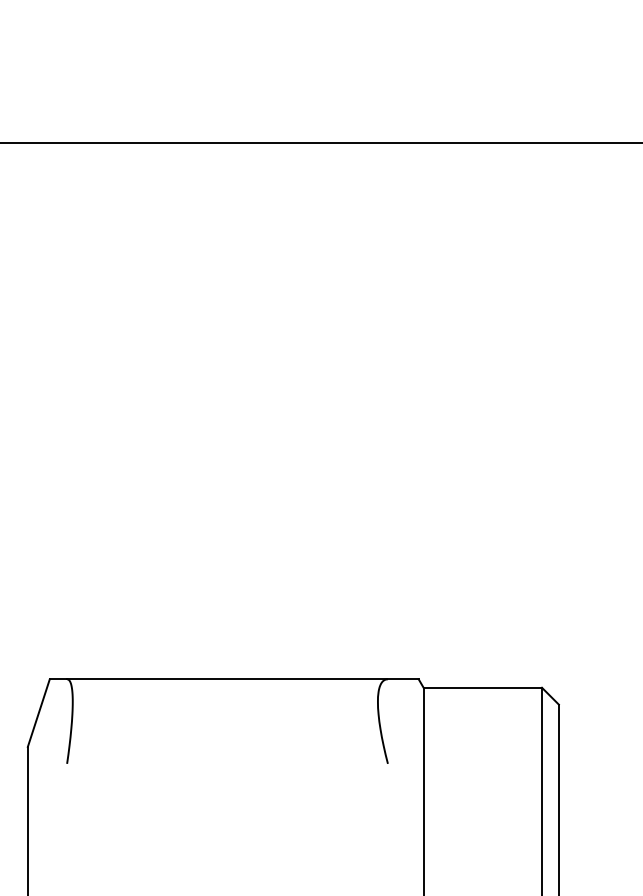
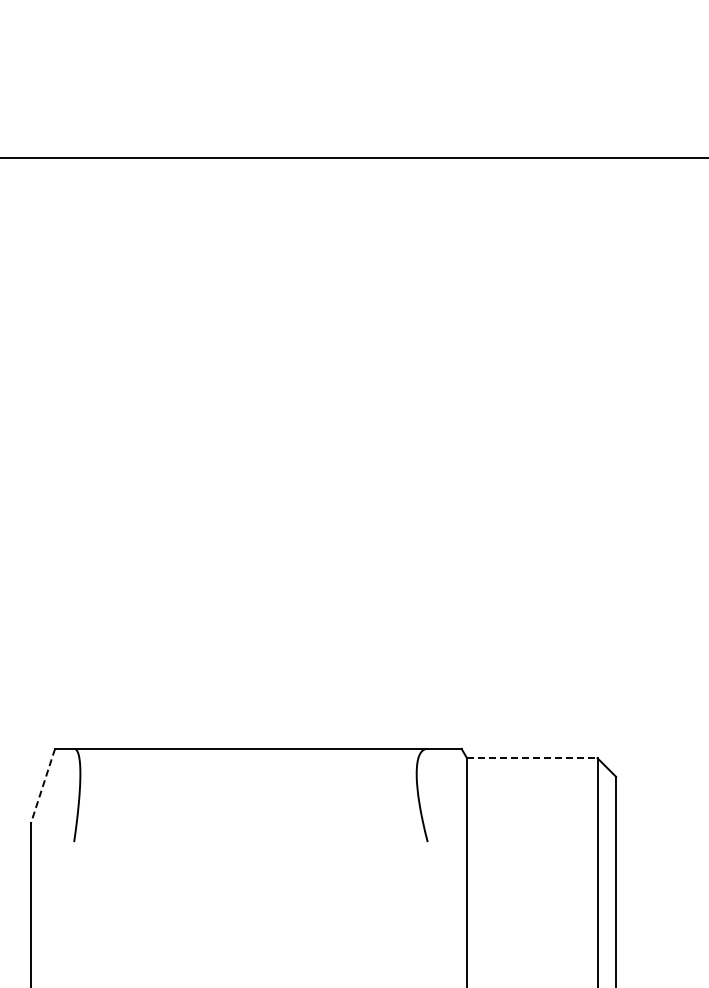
line: (483, 688) -> (532, 758), solid -> dashed
line: (38, 713) -> (42, 786), solid -> dashed

